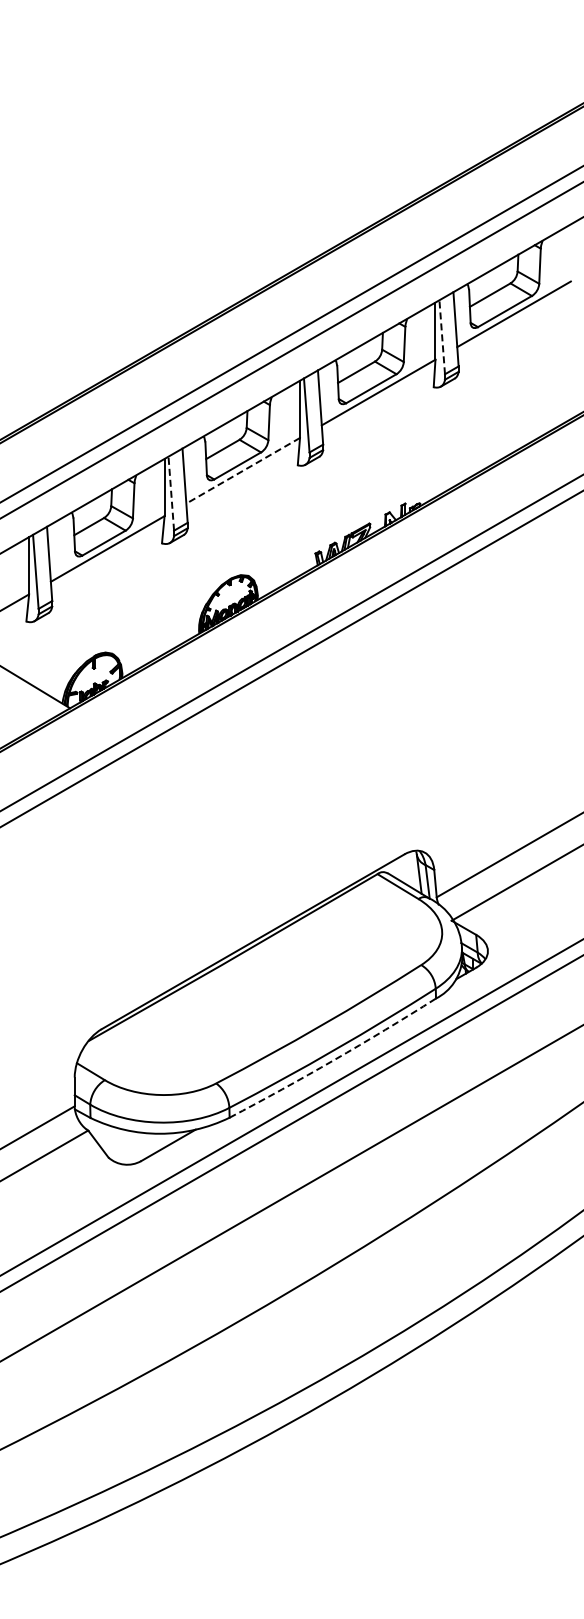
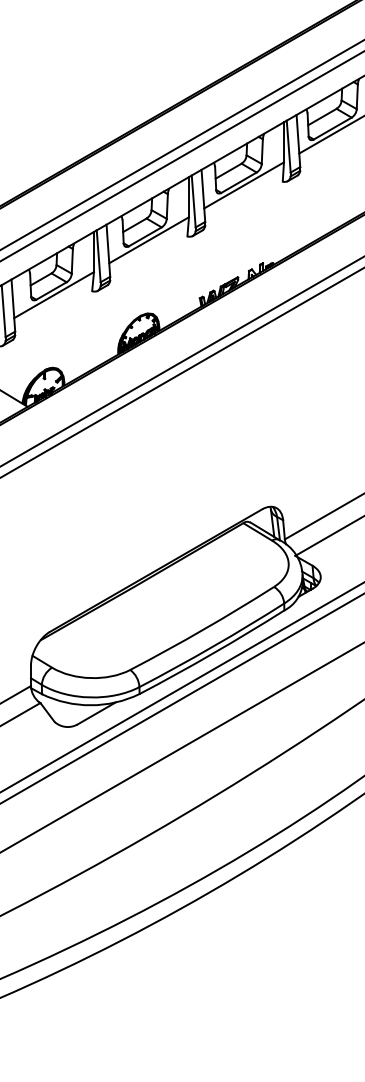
line: (442, 336) -> (288, 146), dashed -> solid
line: (243, 470) -> (149, 240), dashed -> solid
line: (171, 493) -> (98, 256), dashed -> solid
arc: (334, 1060) -> (213, 653), dashed -> solid

